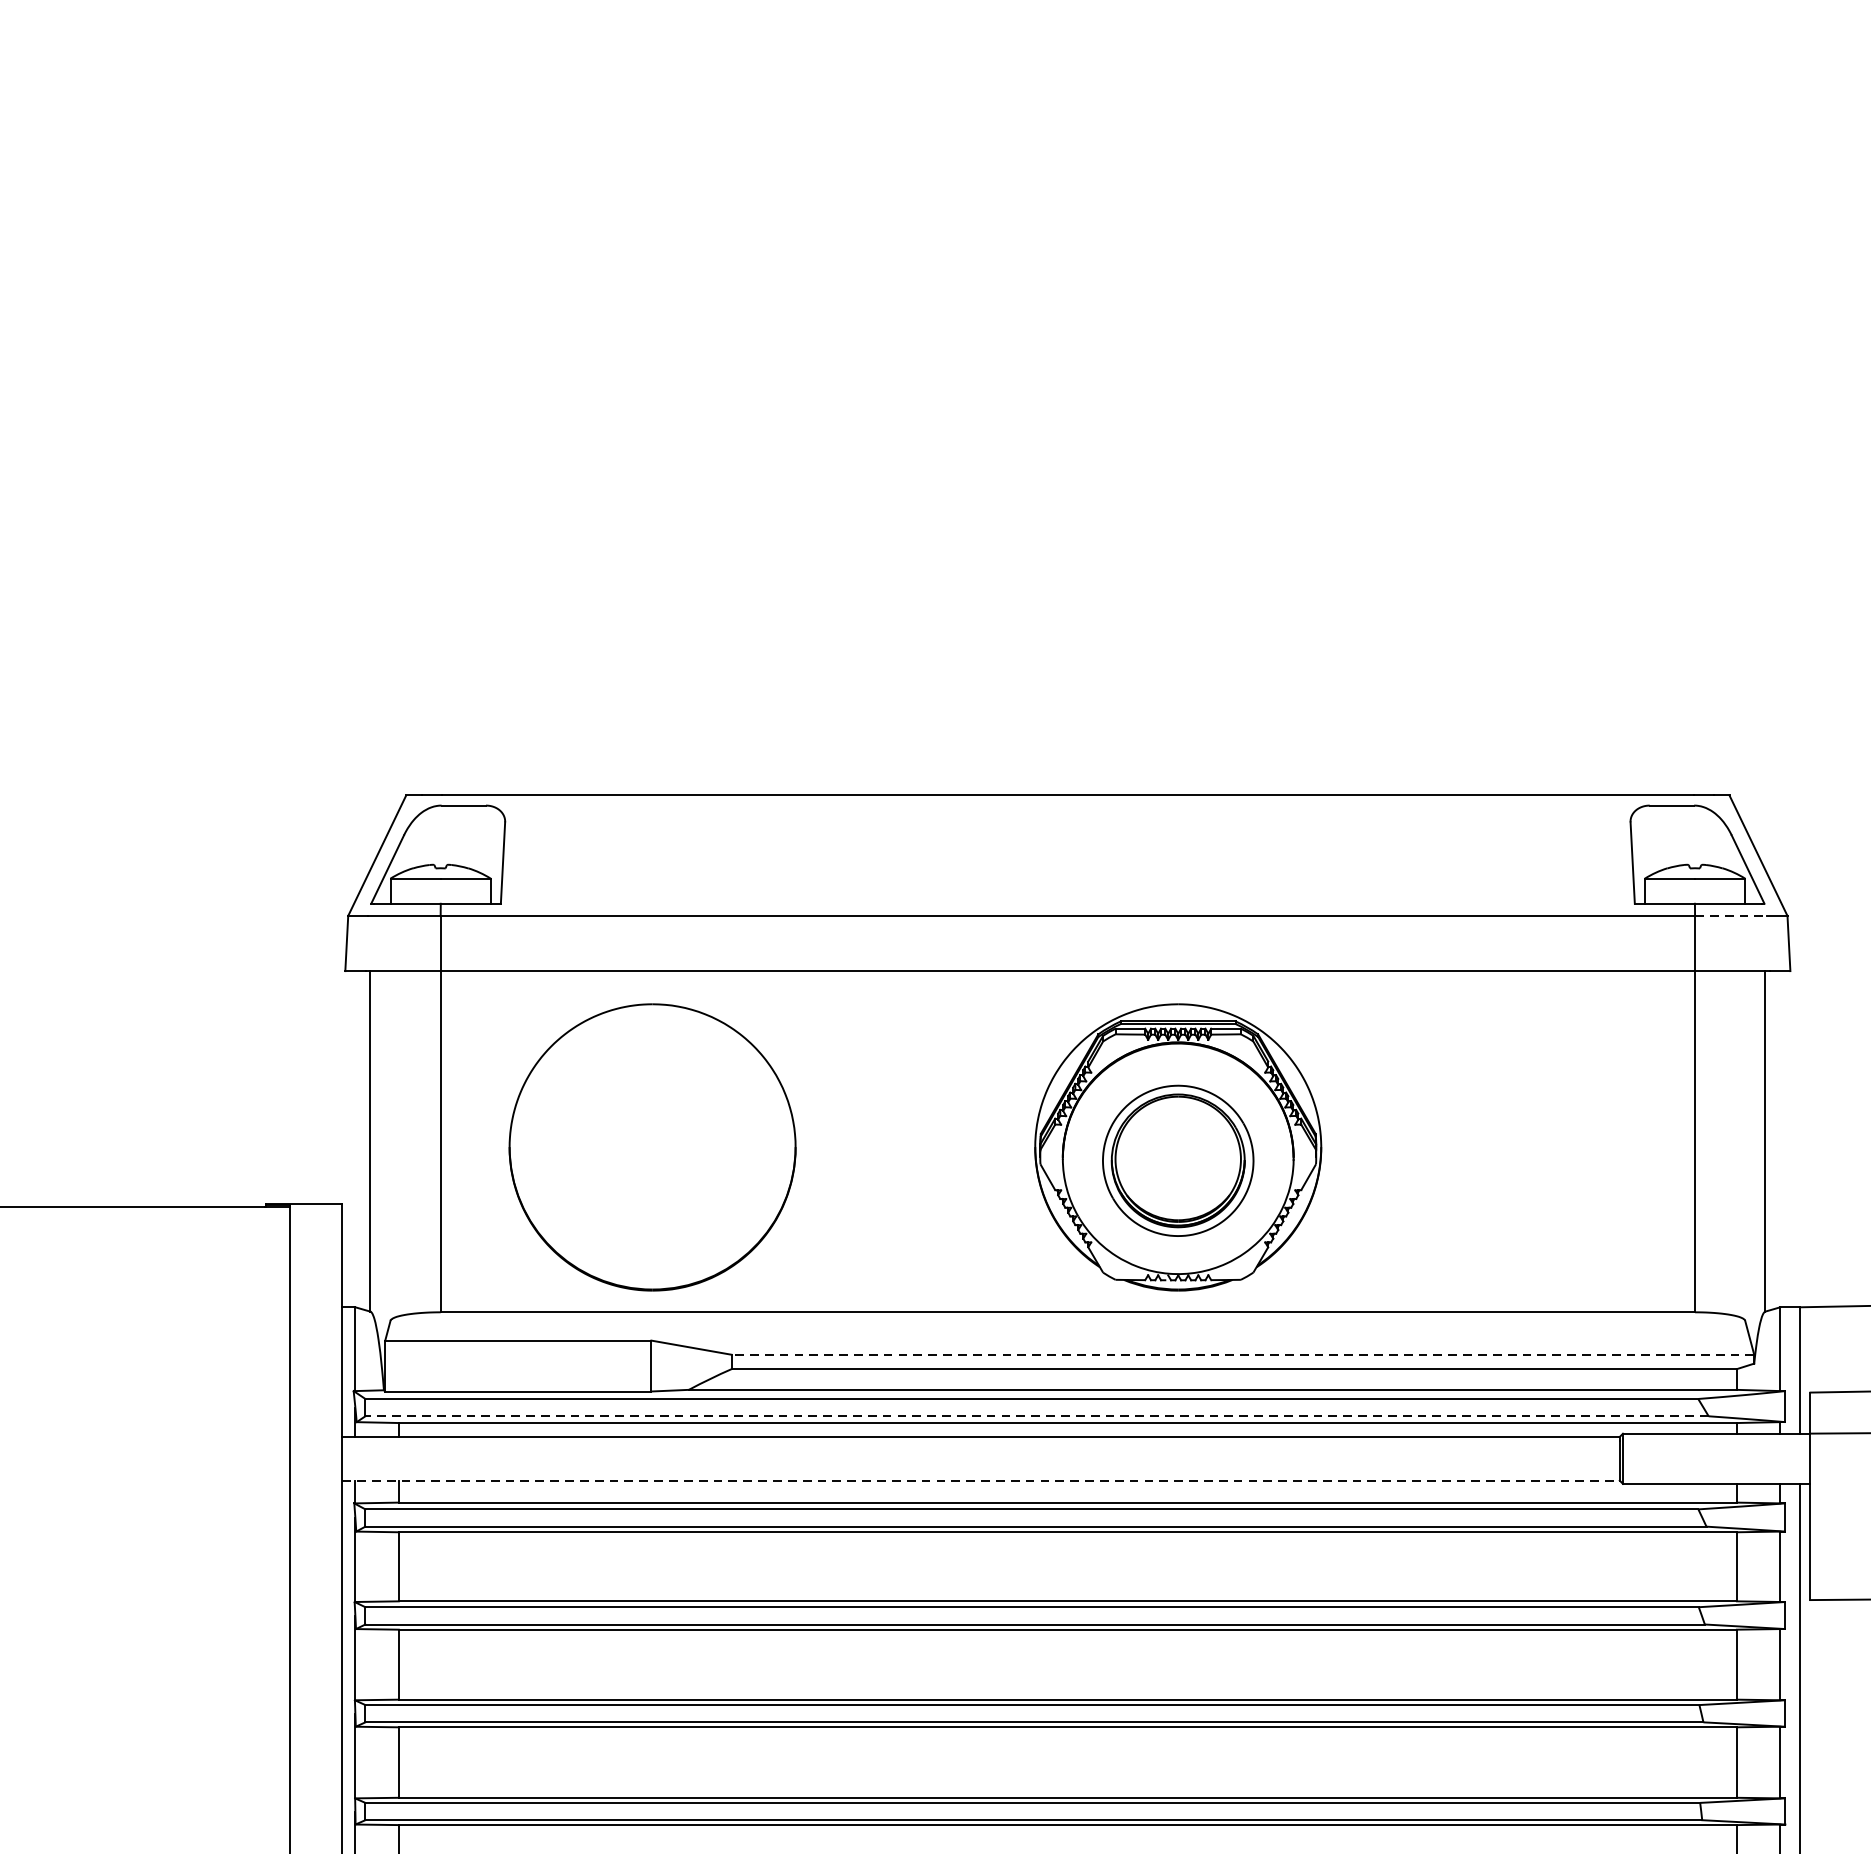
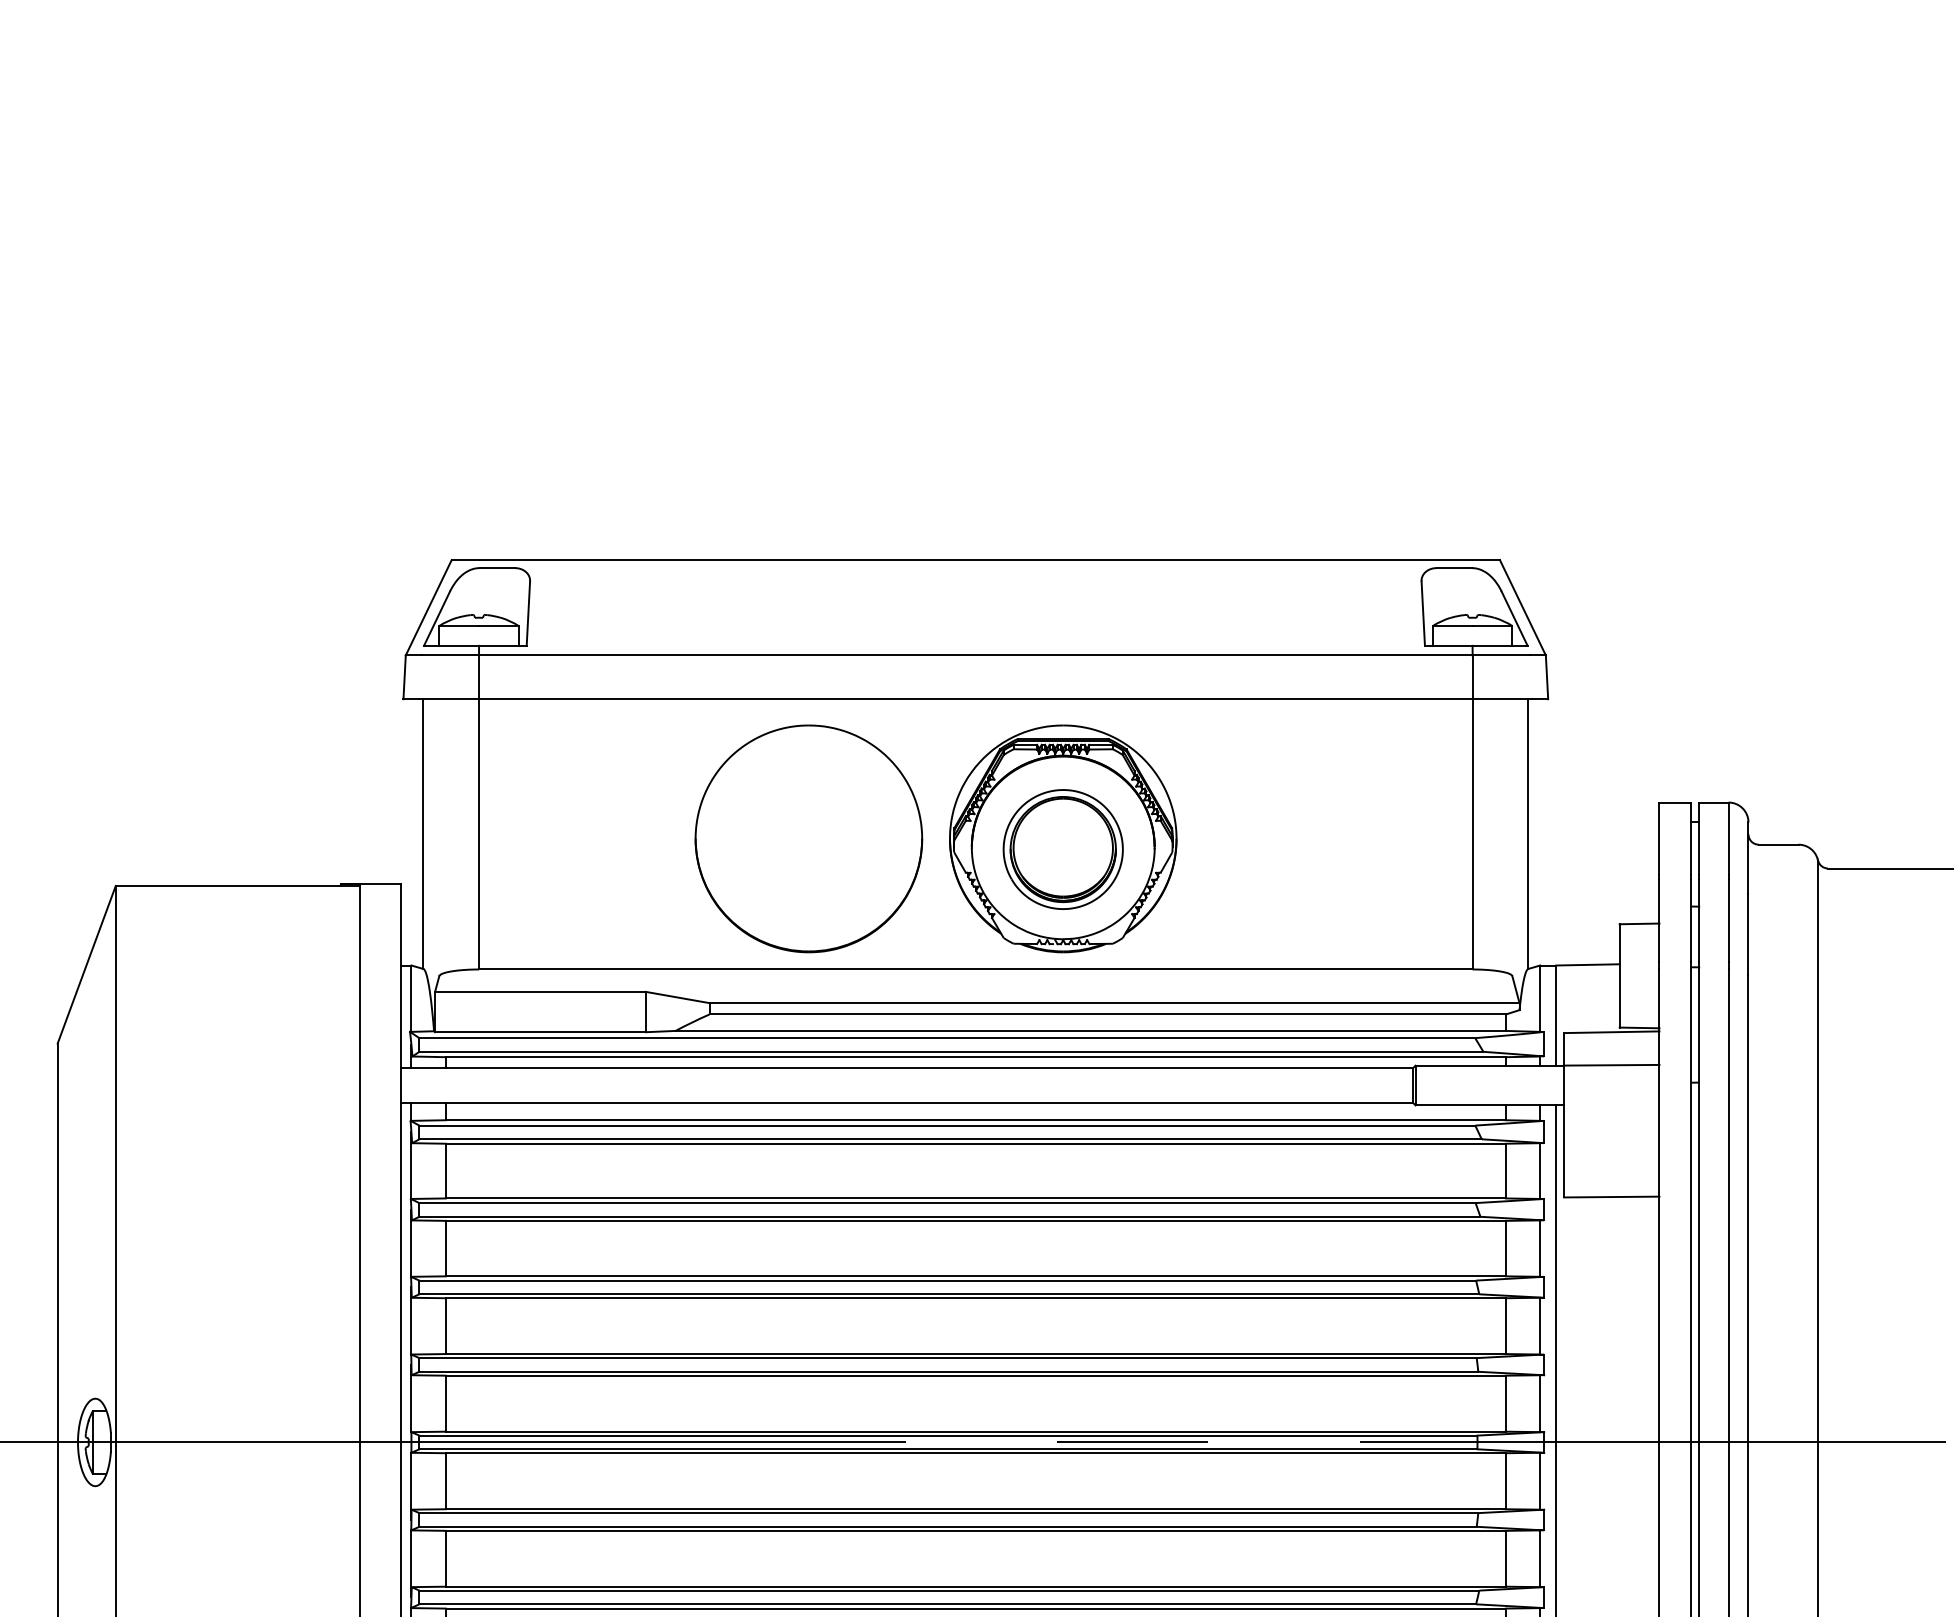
line: (1731, 915) -> (1501, 655), dashed -> solid
part: (652, 1146) -> (808, 838), moved
line: (1242, 1355) -> (1114, 1003), dashed -> solid
line: (1035, 1415) -> (950, 1051), dashed -> solid
line: (981, 1480) -> (907, 1102), dashed -> solid

